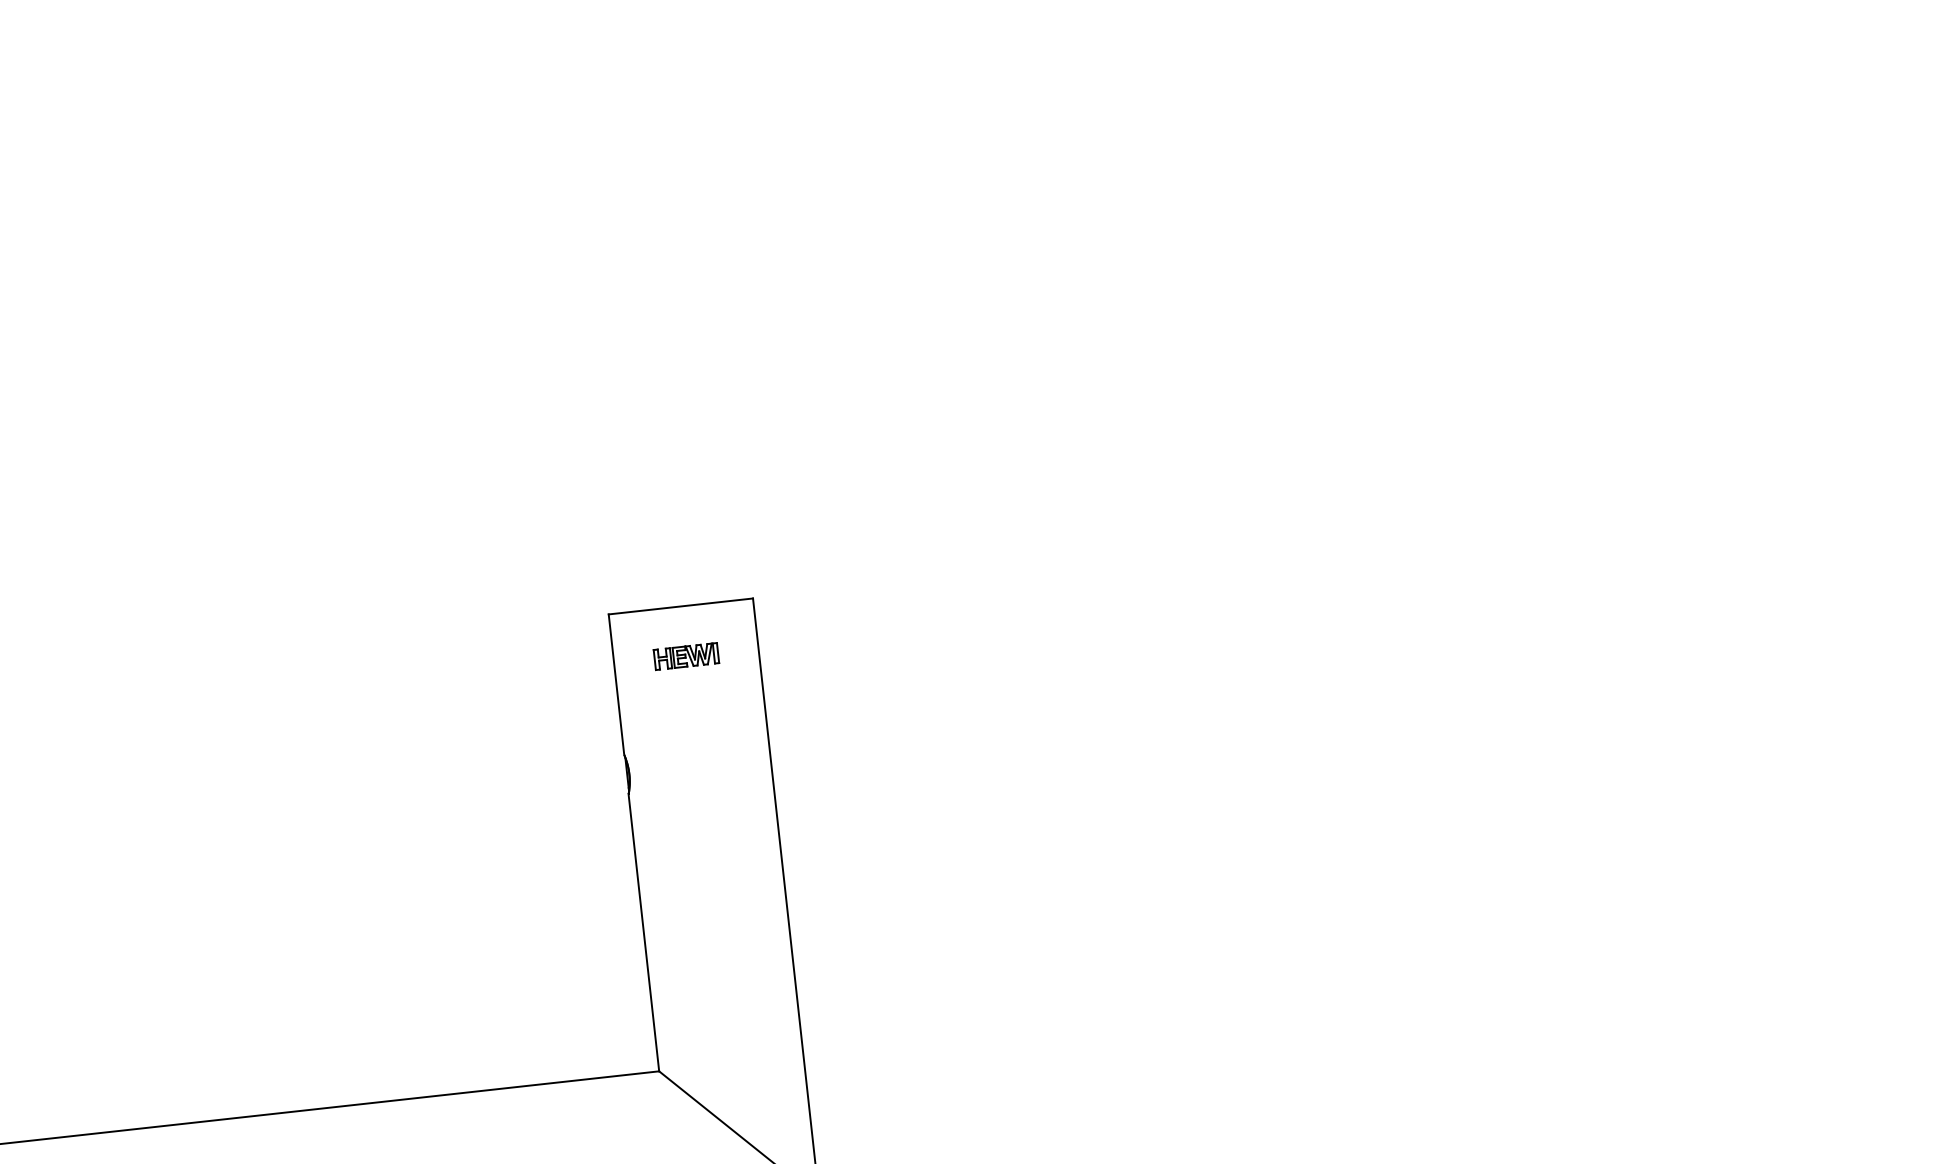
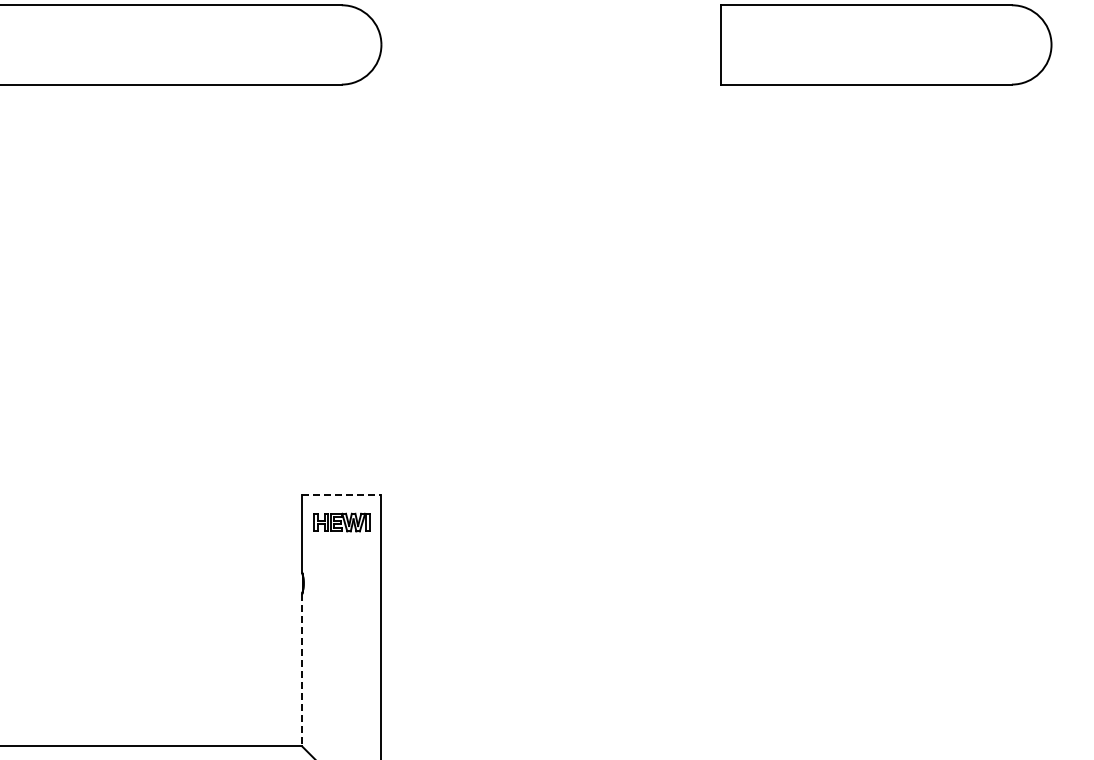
line: (680, 607) -> (341, 495), solid -> dashed
part: (685, 656) -> (341, 522), size x1.6
line: (644, 933) -> (302, 670), solid -> dashed

